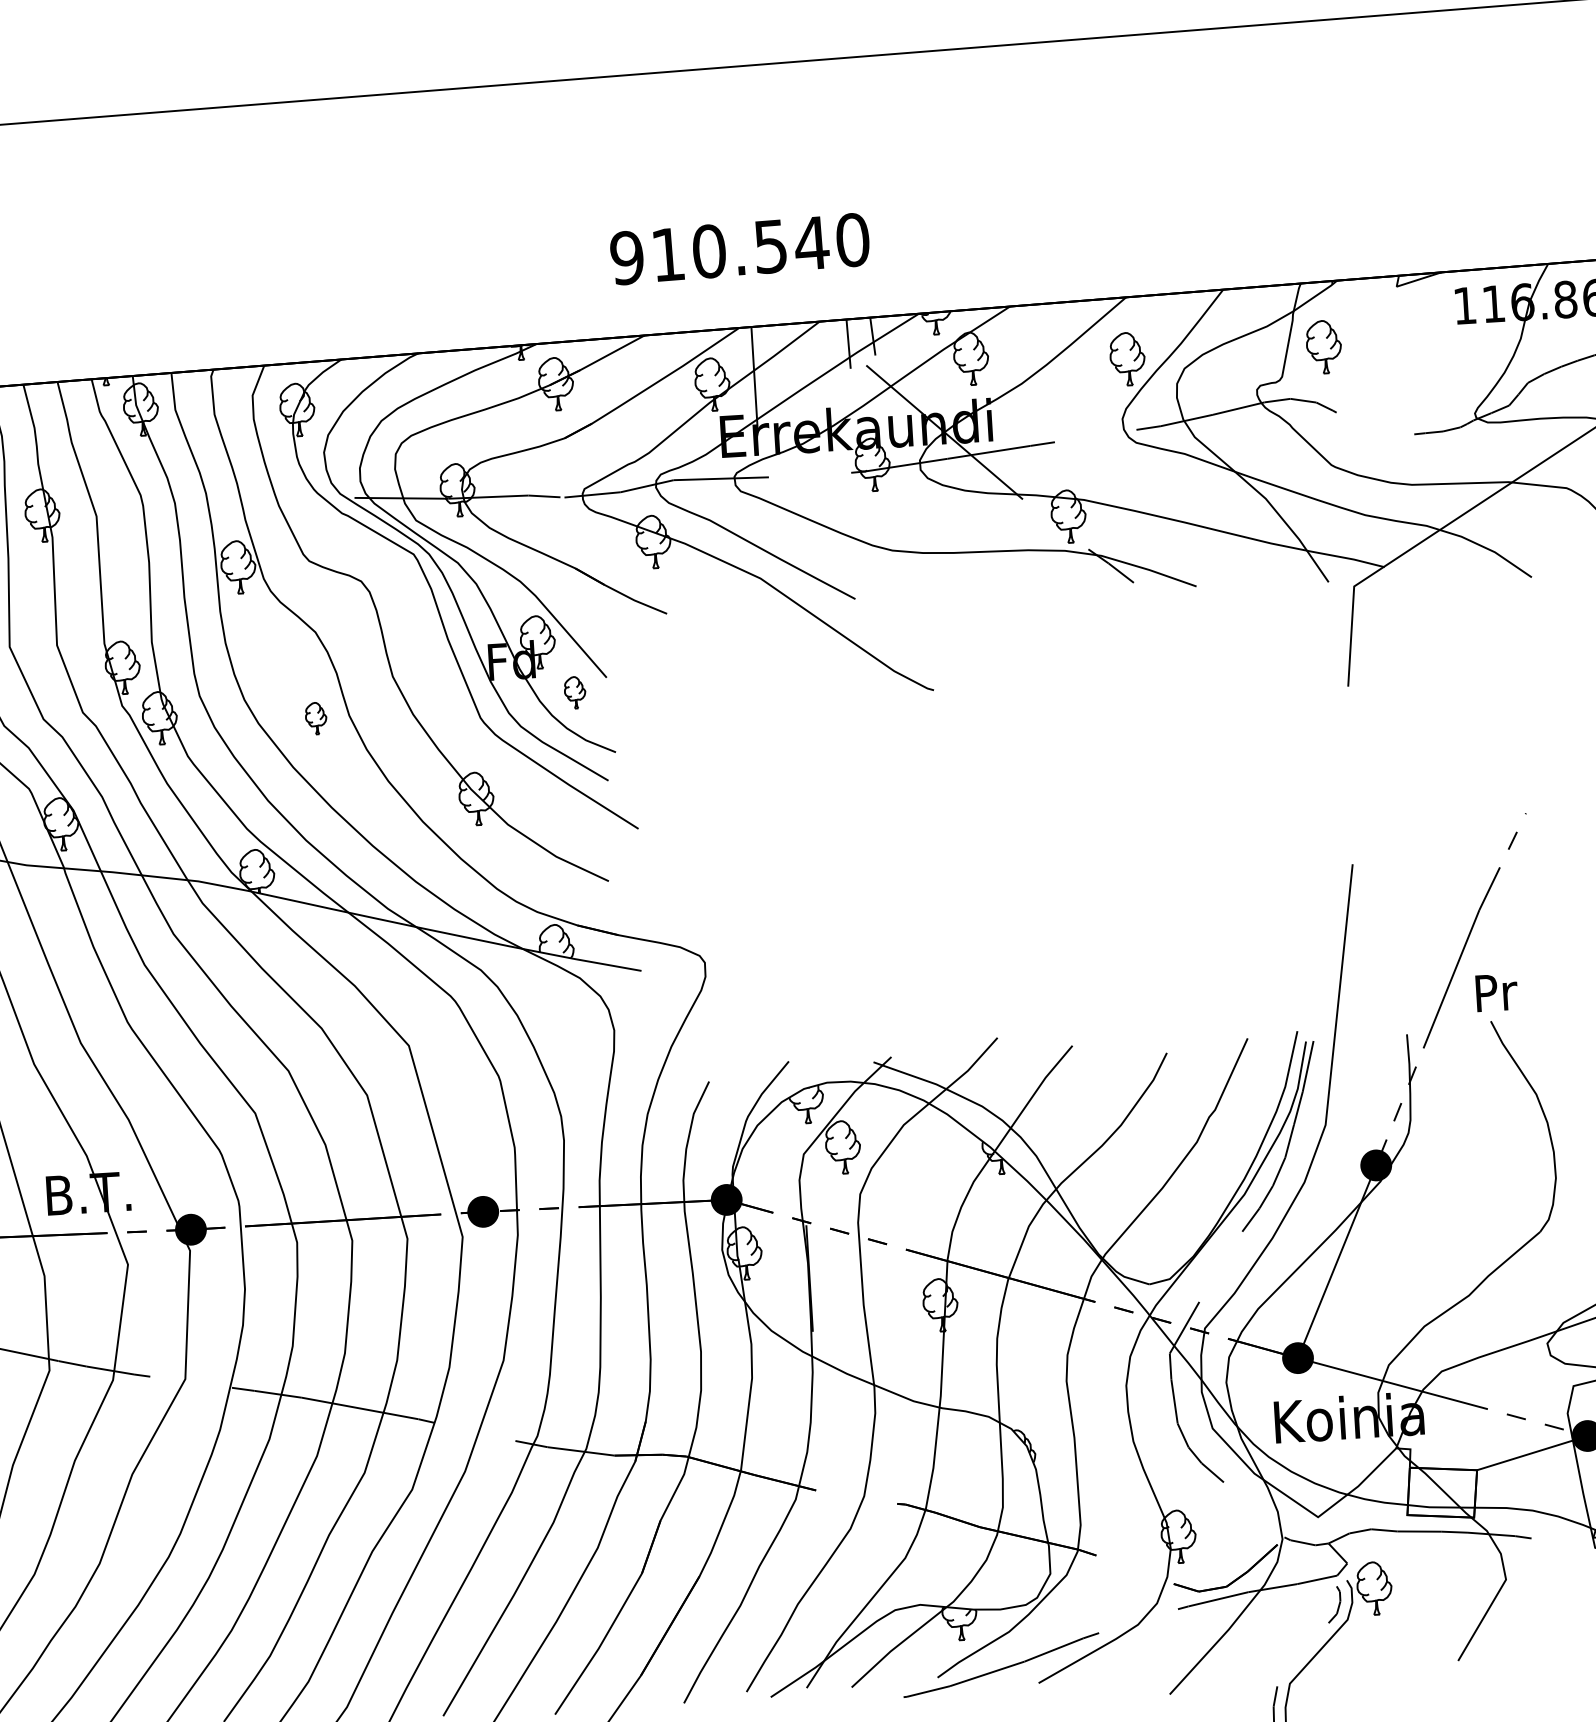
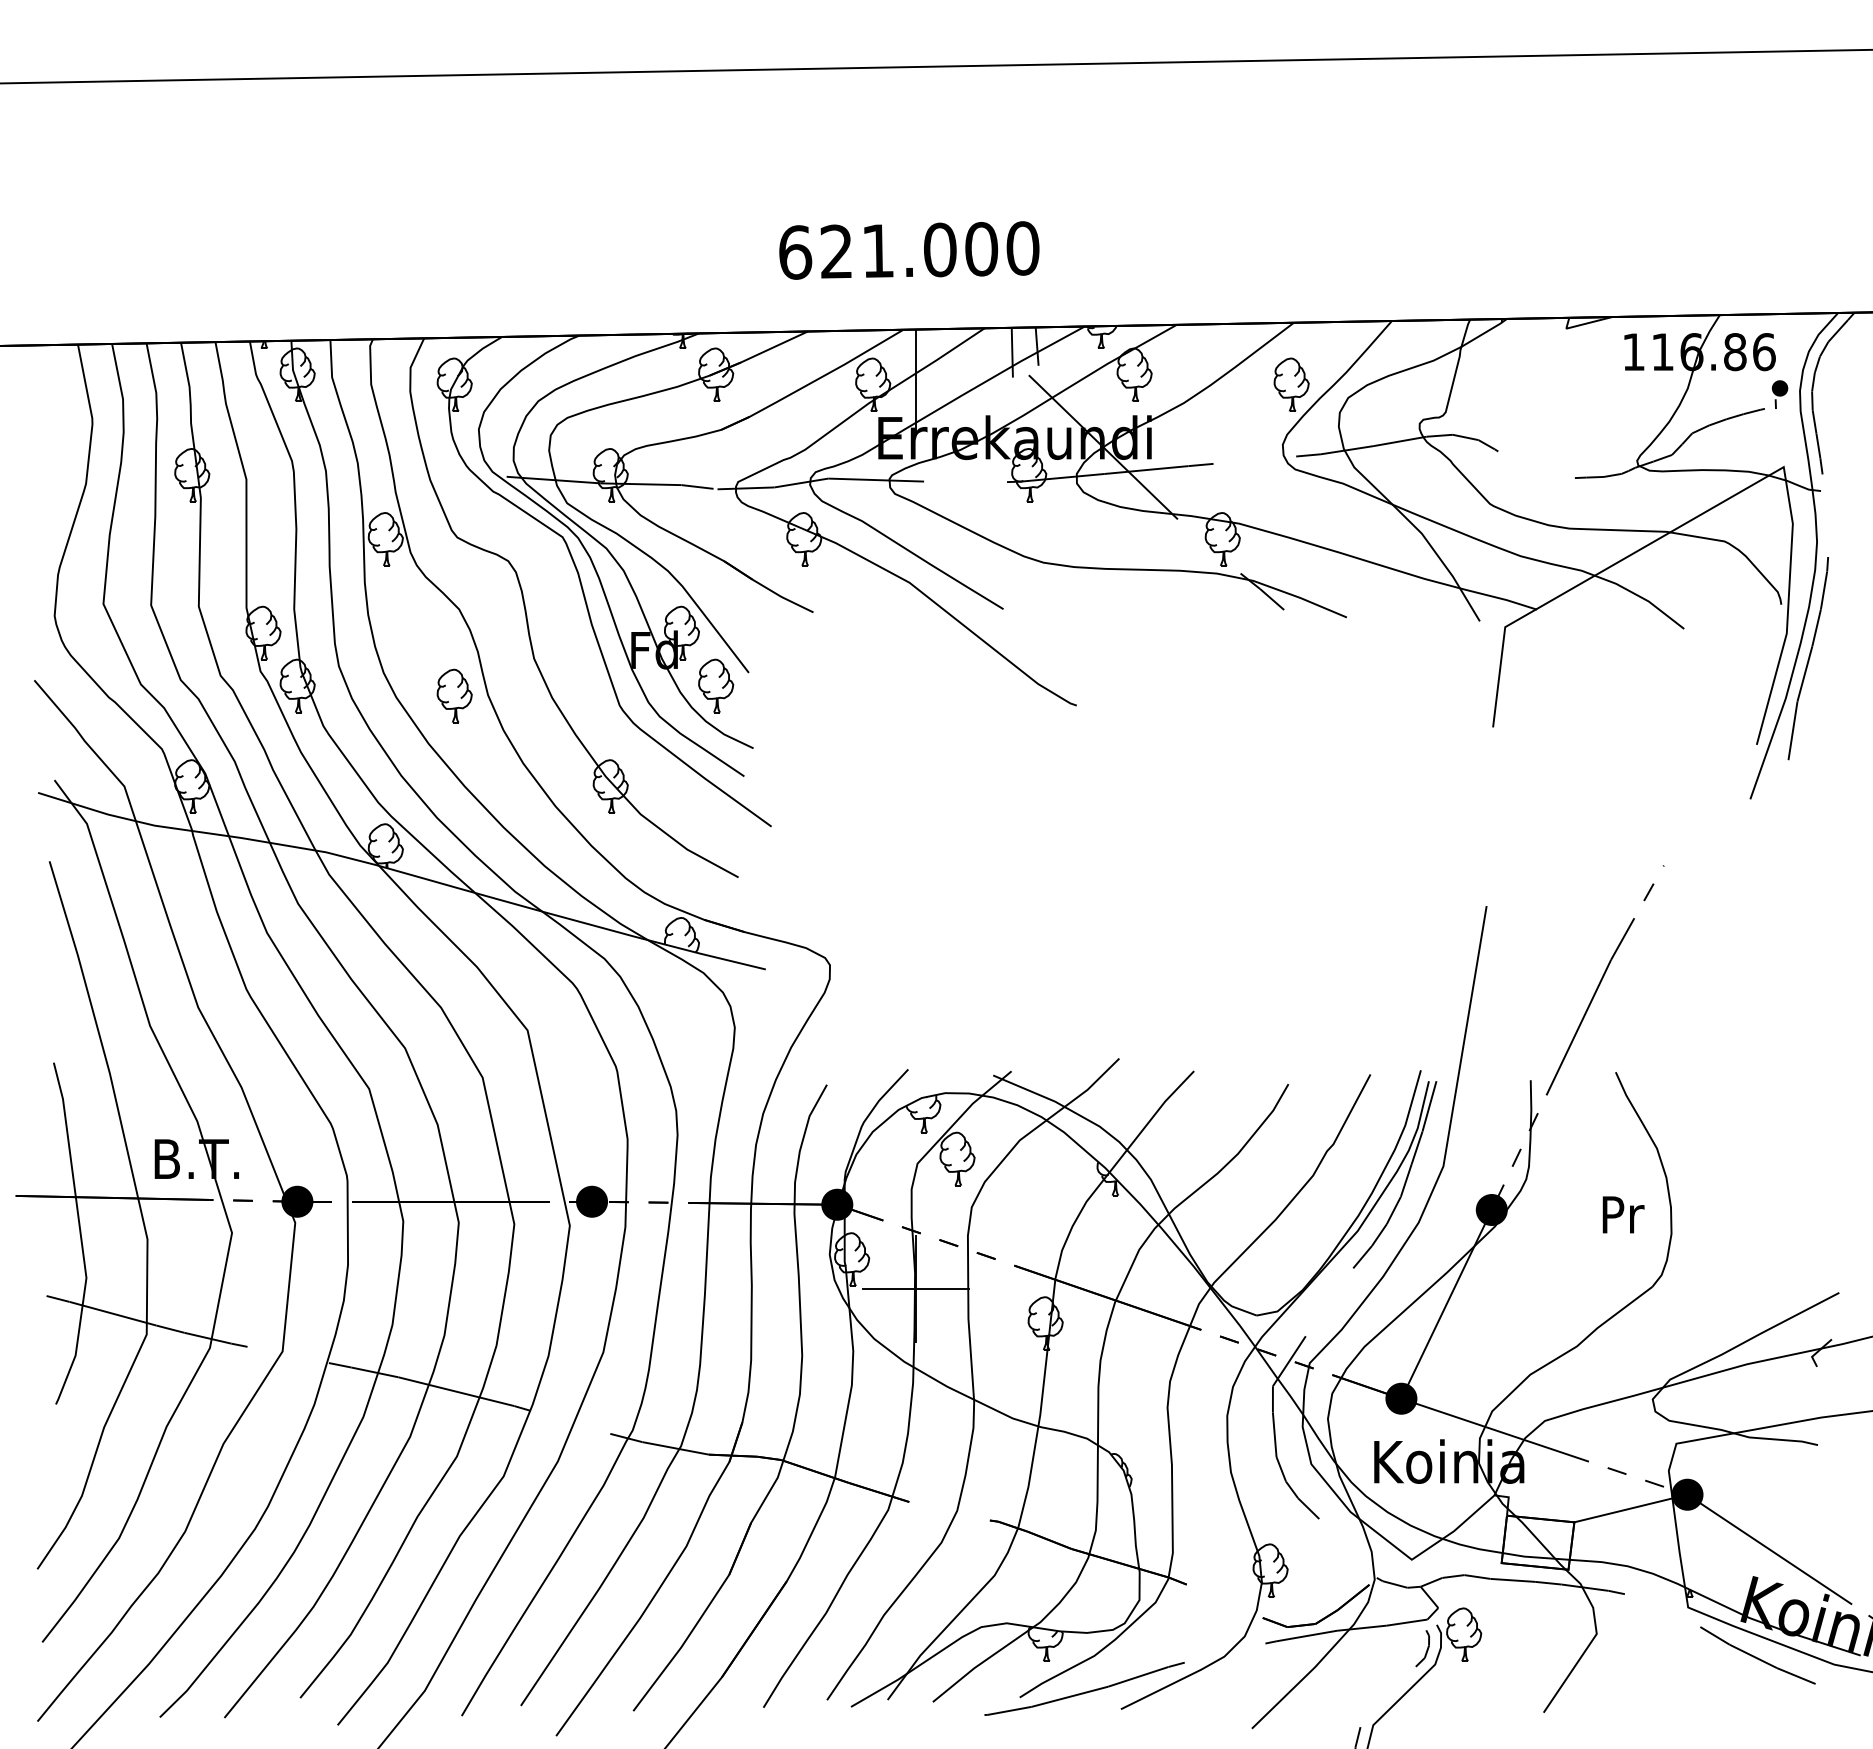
text: (719, 250) -> (888, 250), 910.540 -> 621.000
part: (1323, 346) -> (1489, 384), removed
part: (575, 692) -> (716, 685), size x1.67
part: (316, 718) -> (454, 695), size x1.67
text: (1496, 992) -> (1623, 1214), moved
line: (809, 1278) -> (915, 1288), added

